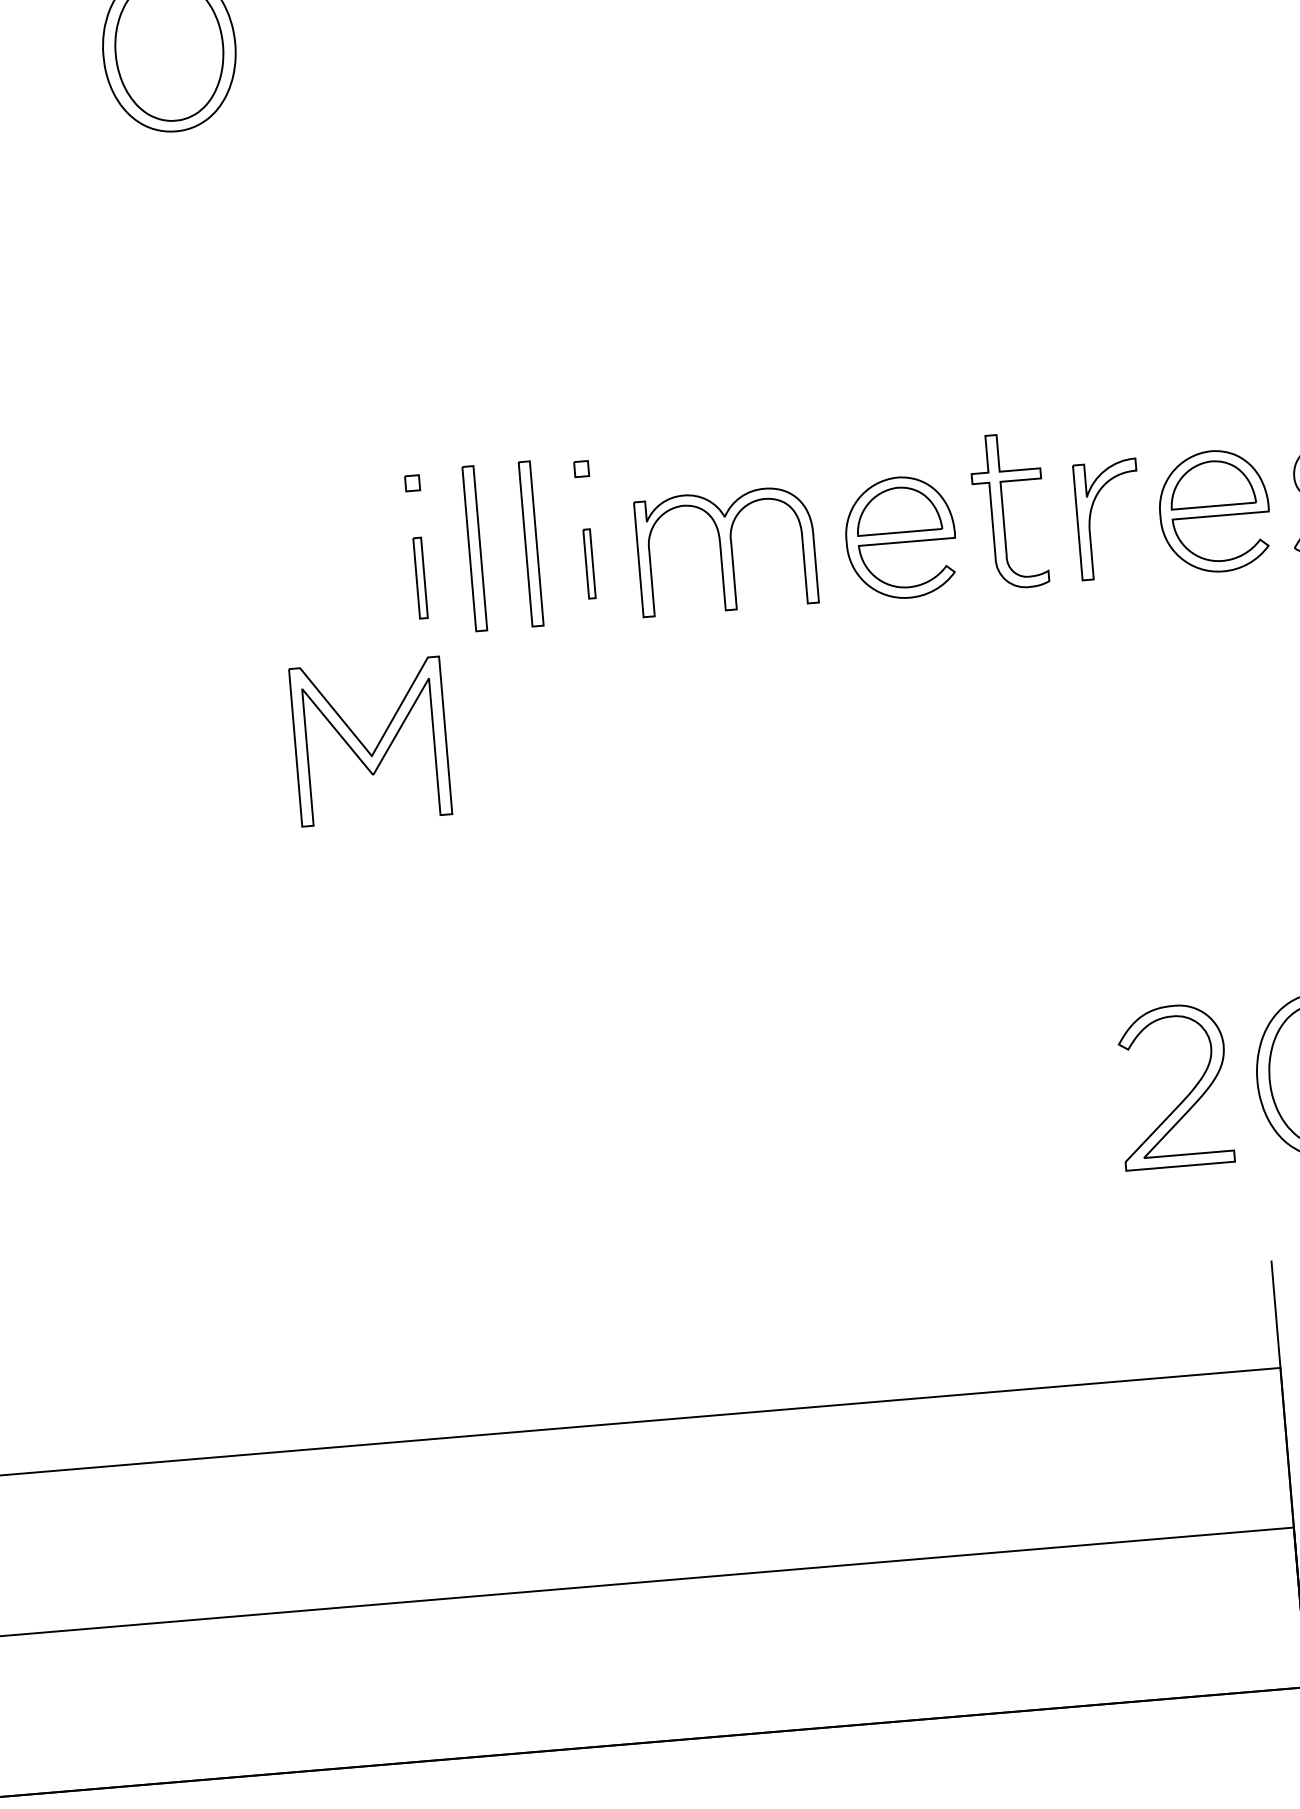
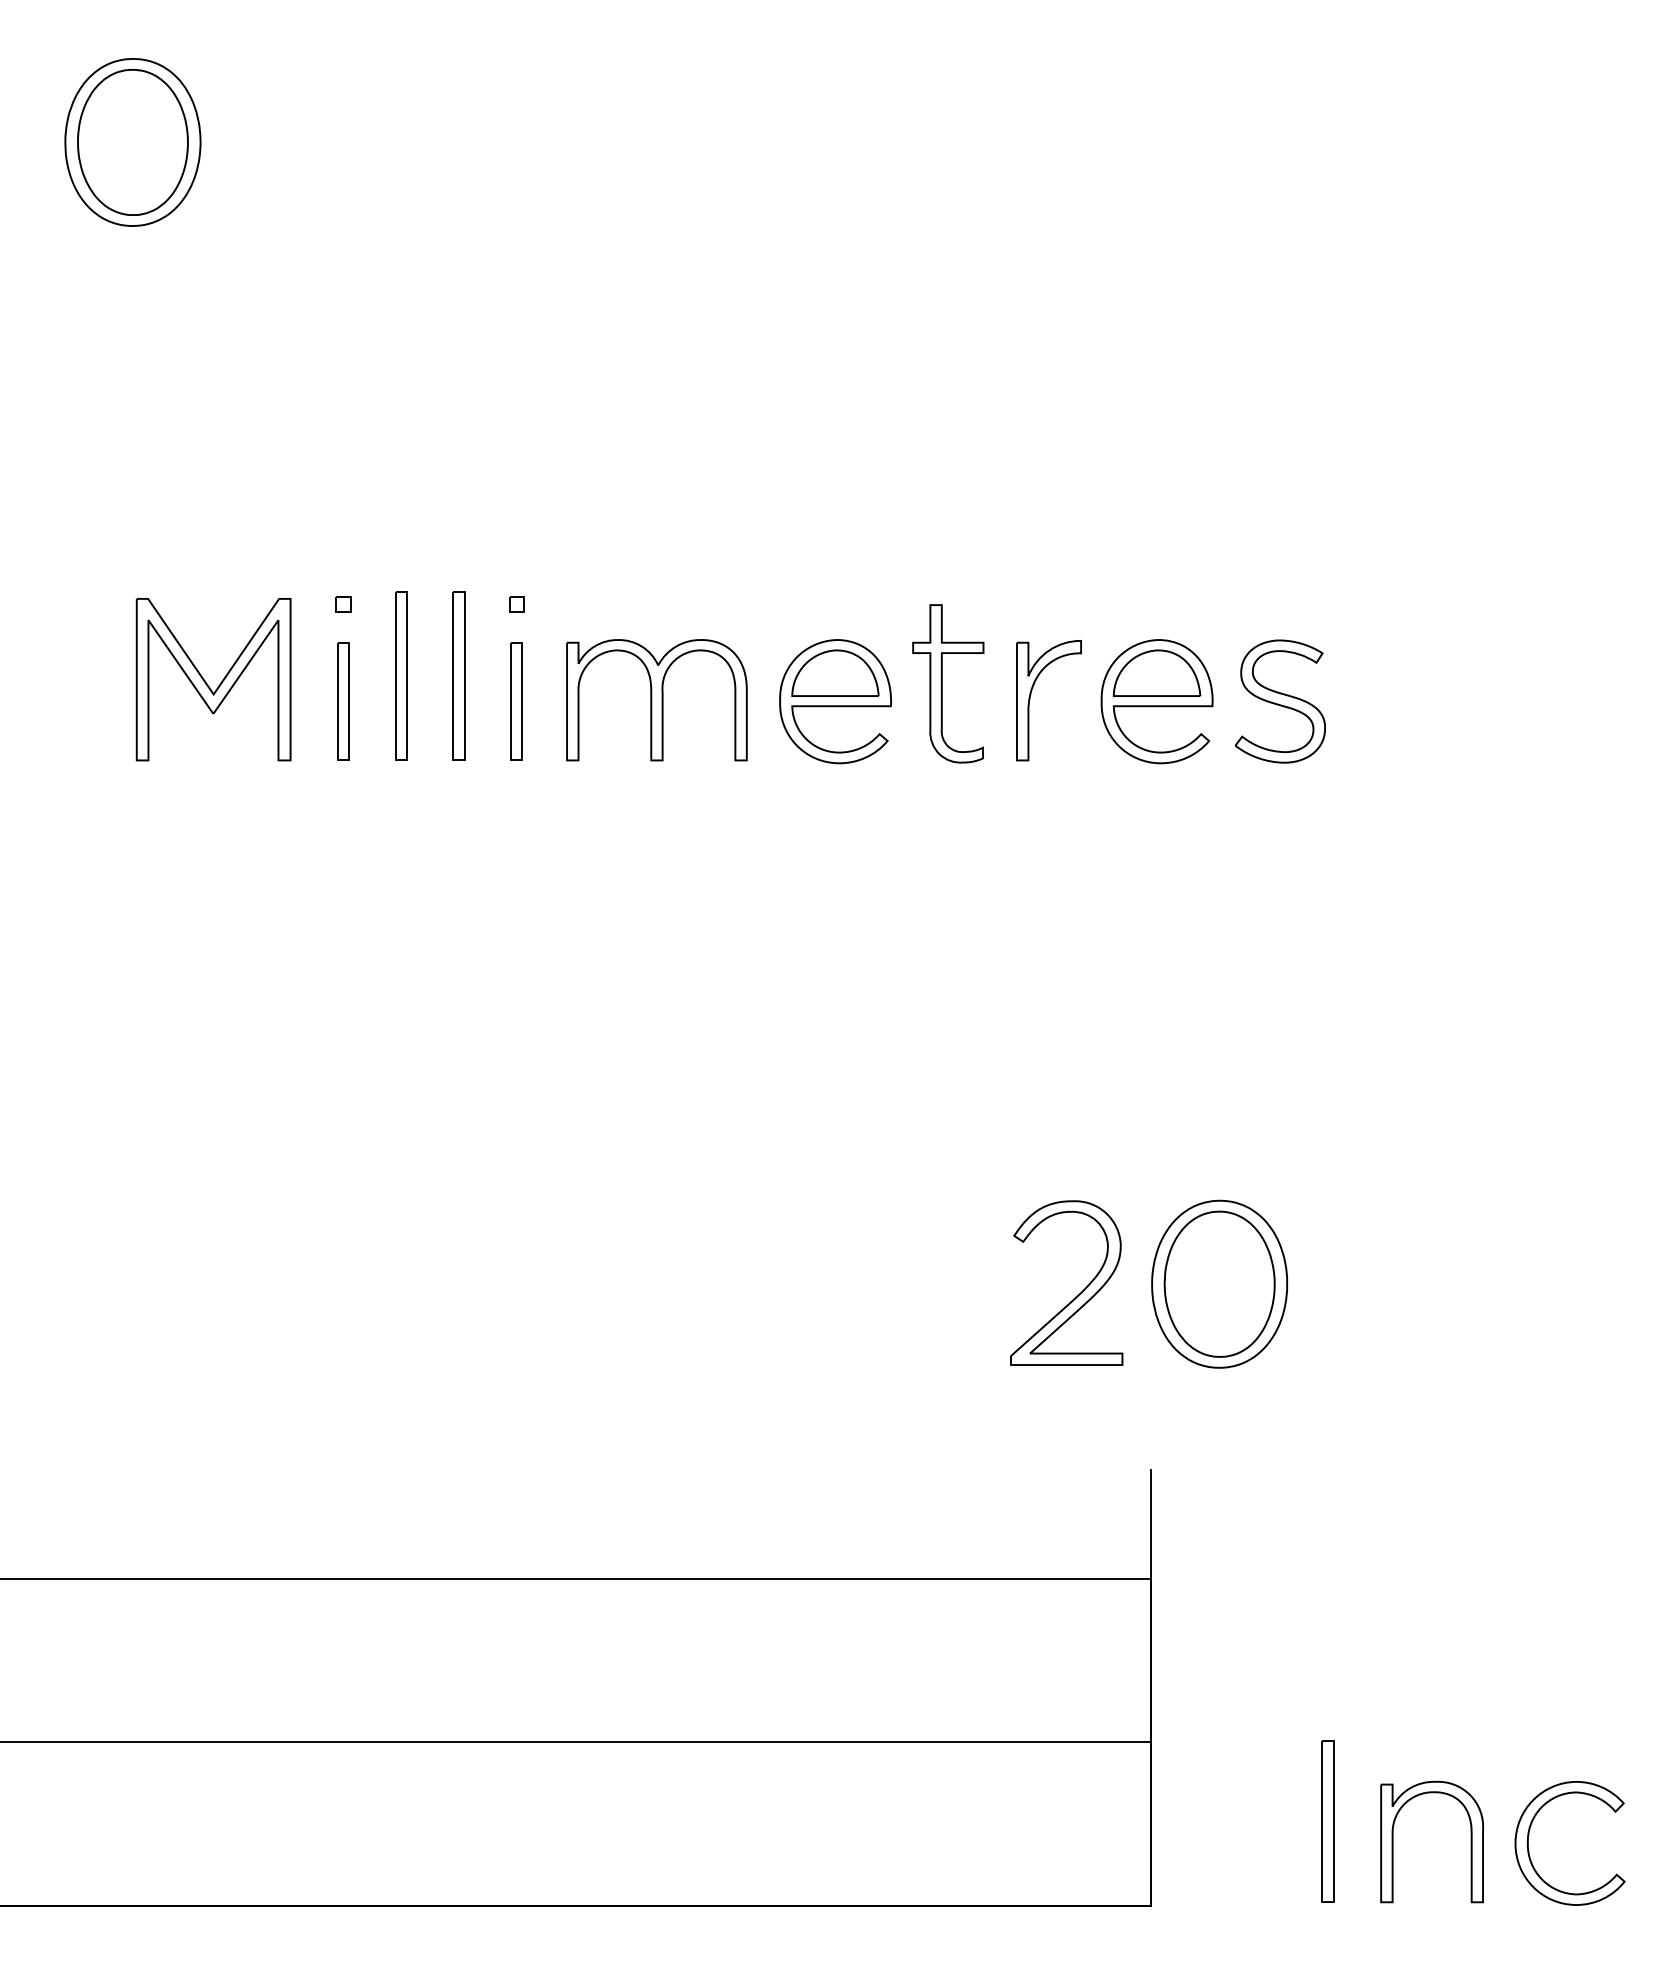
part: (589, 563) -> (516, 701), size x1.67
part: (420, 578) -> (343, 701), size x1.43
part: (364, 745) -> (207, 683), moved

